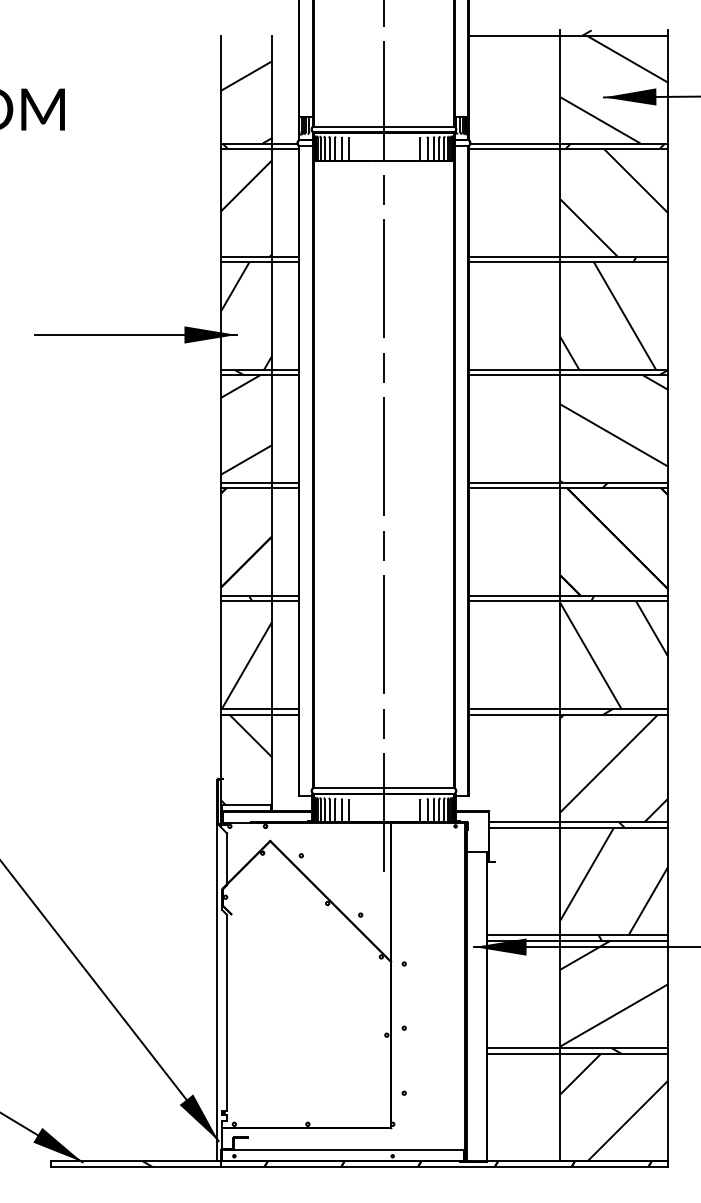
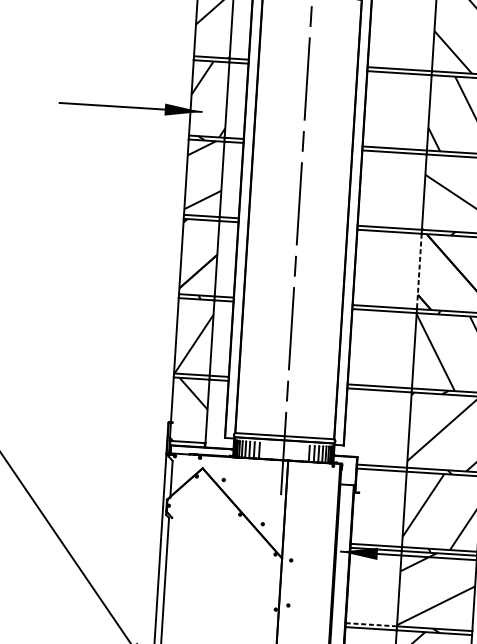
line: (560, 542) -> (419, 271), solid -> dashed
line: (524, 1048) -> (371, 625), solid -> dashed

